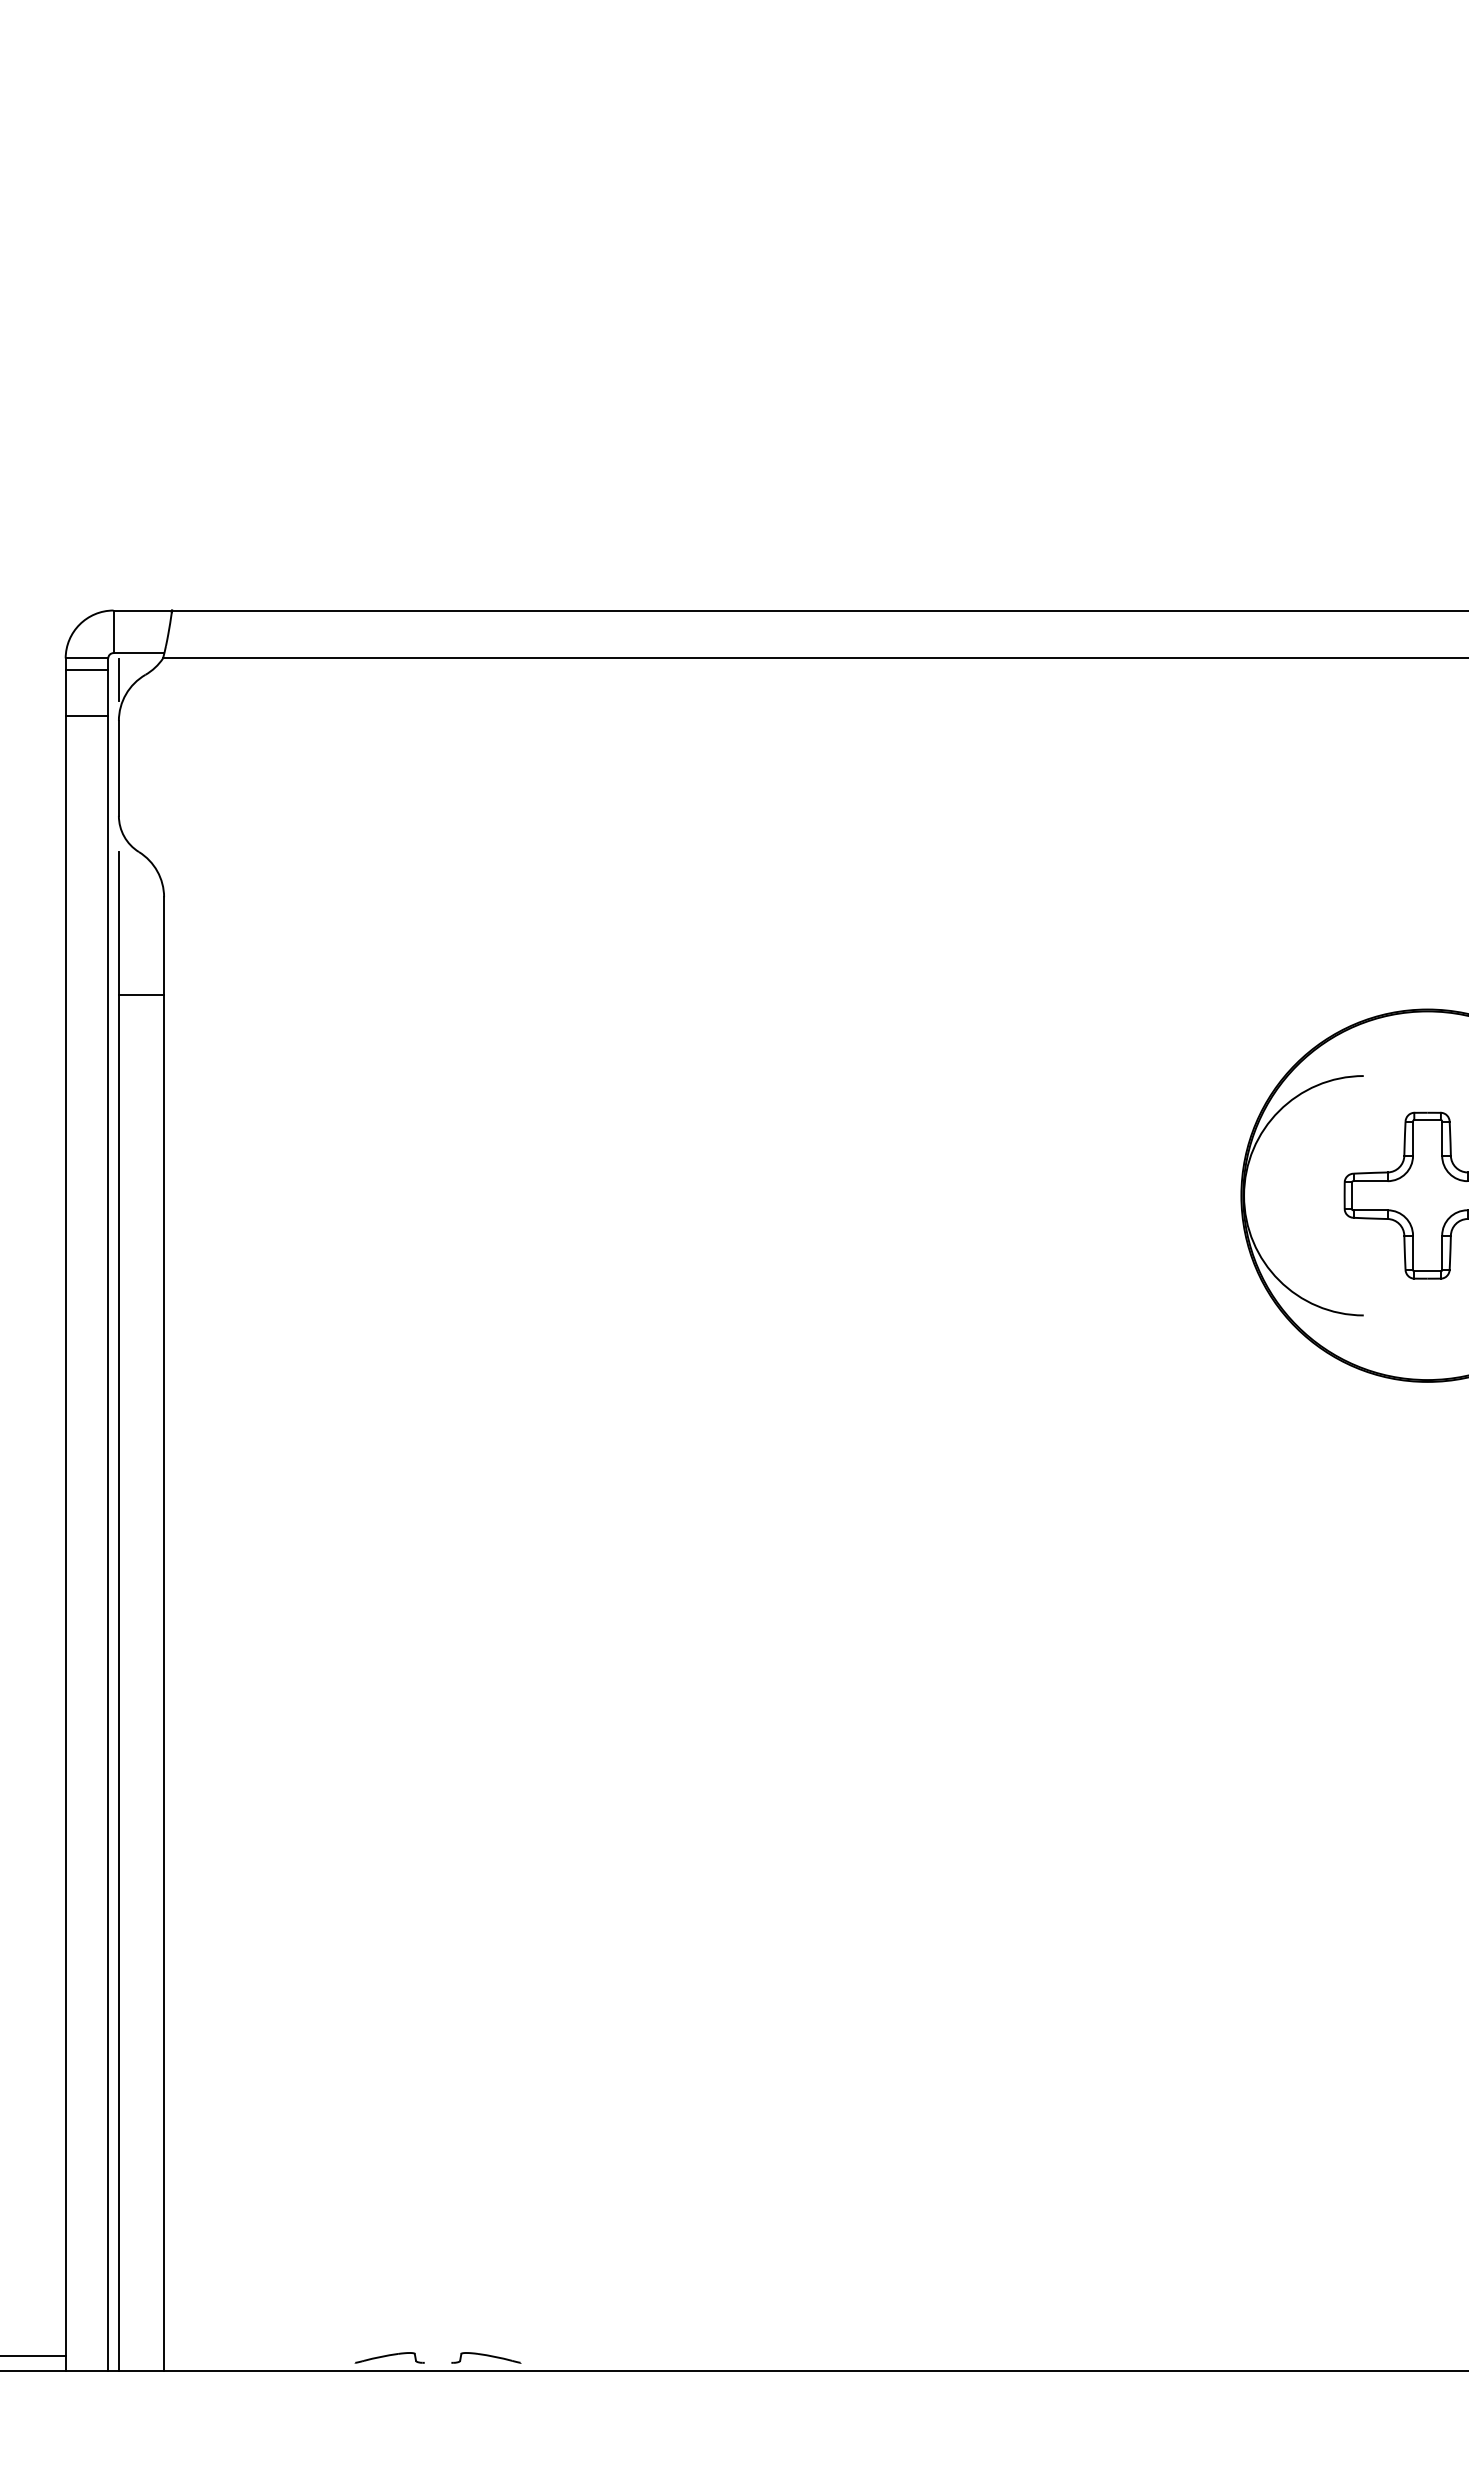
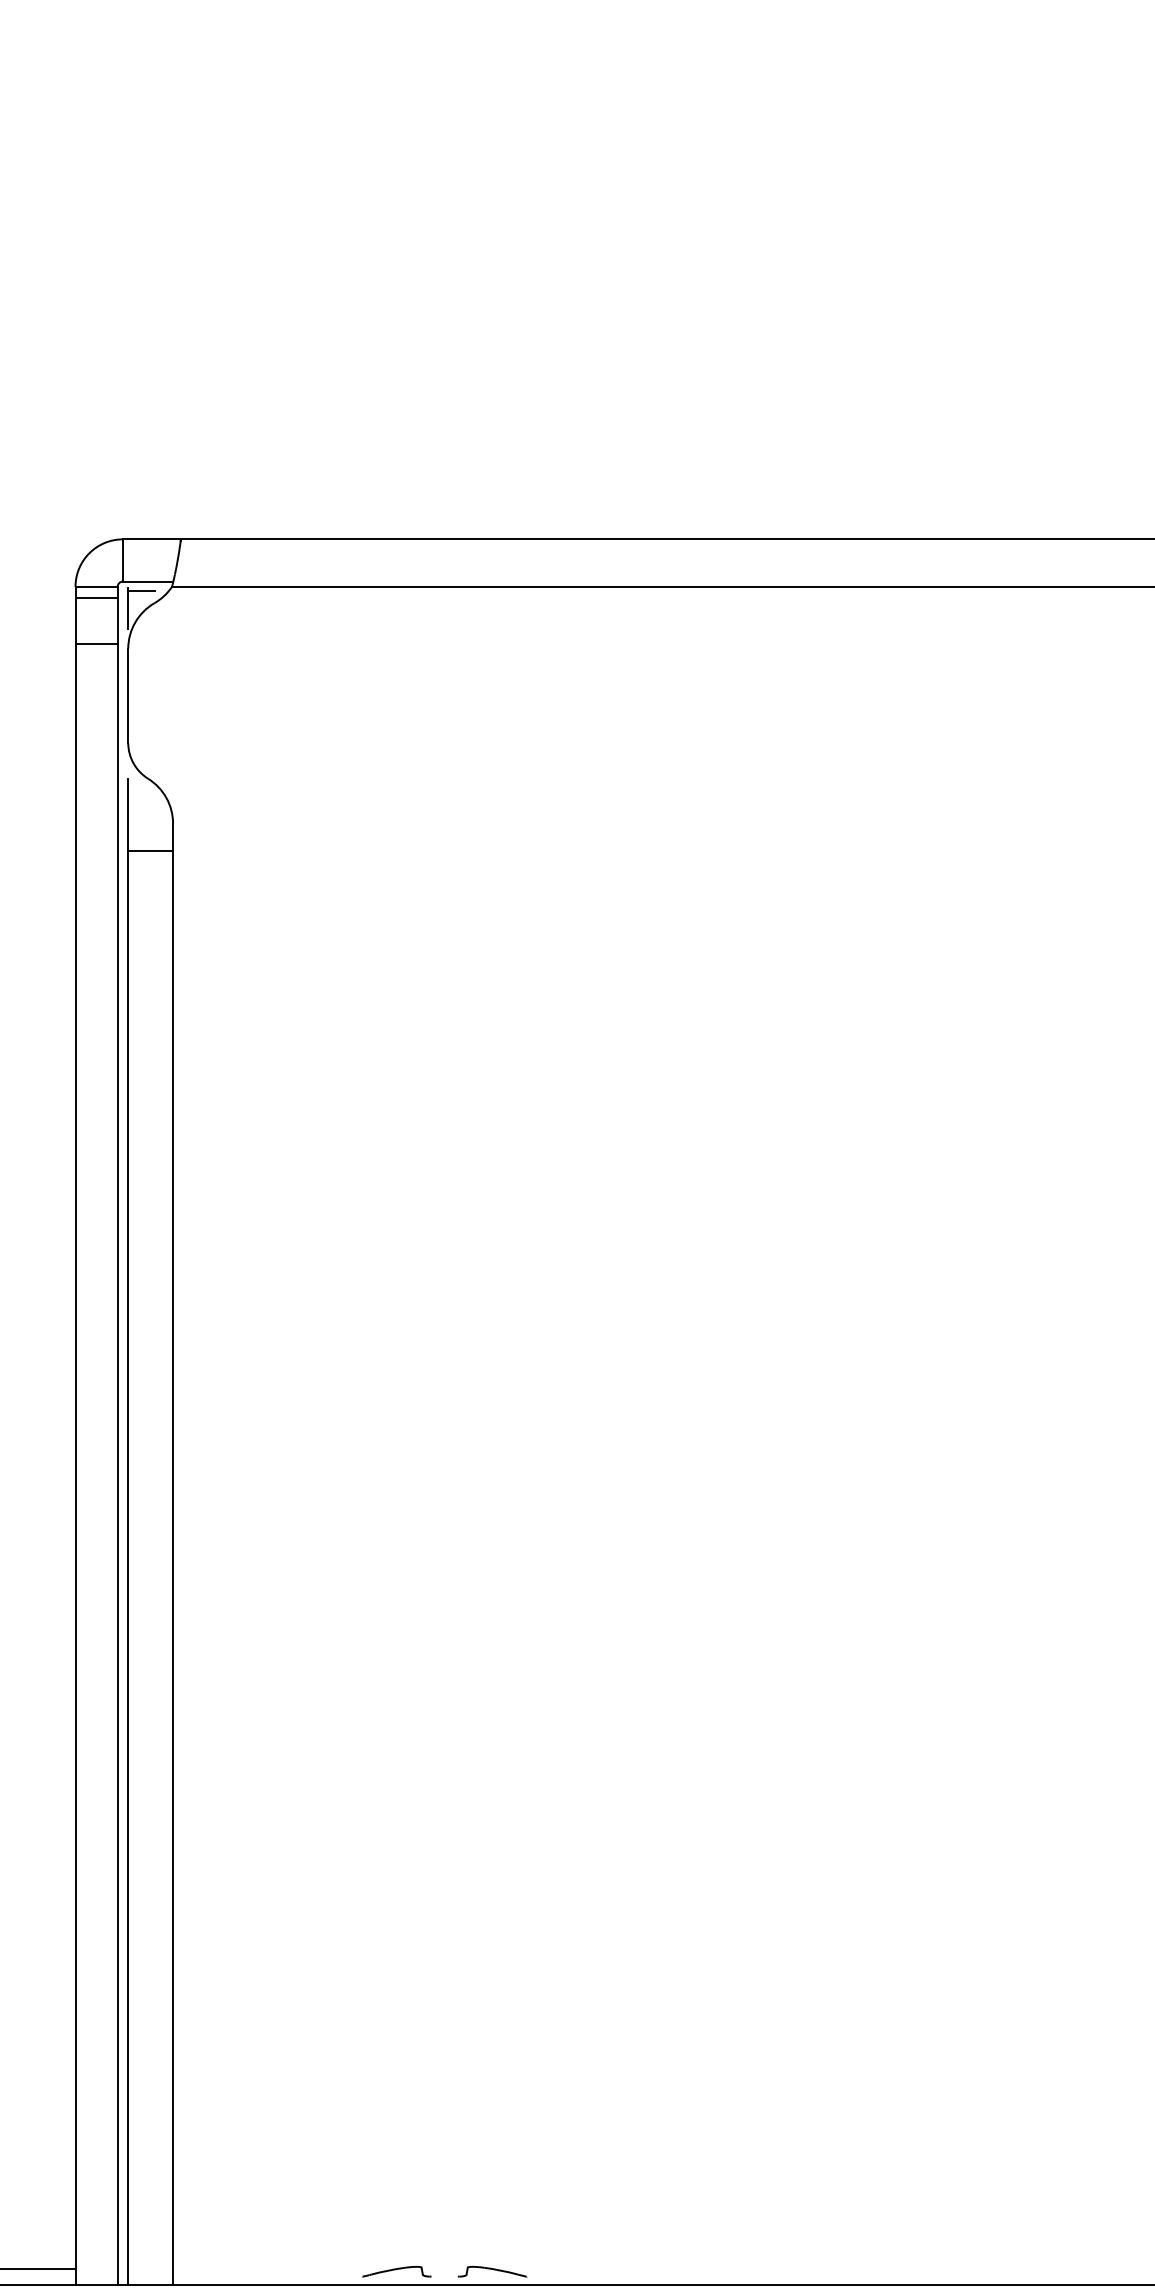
line: (131, 662) -> (140, 590), added
line: (141, 995) -> (150, 850), moved

